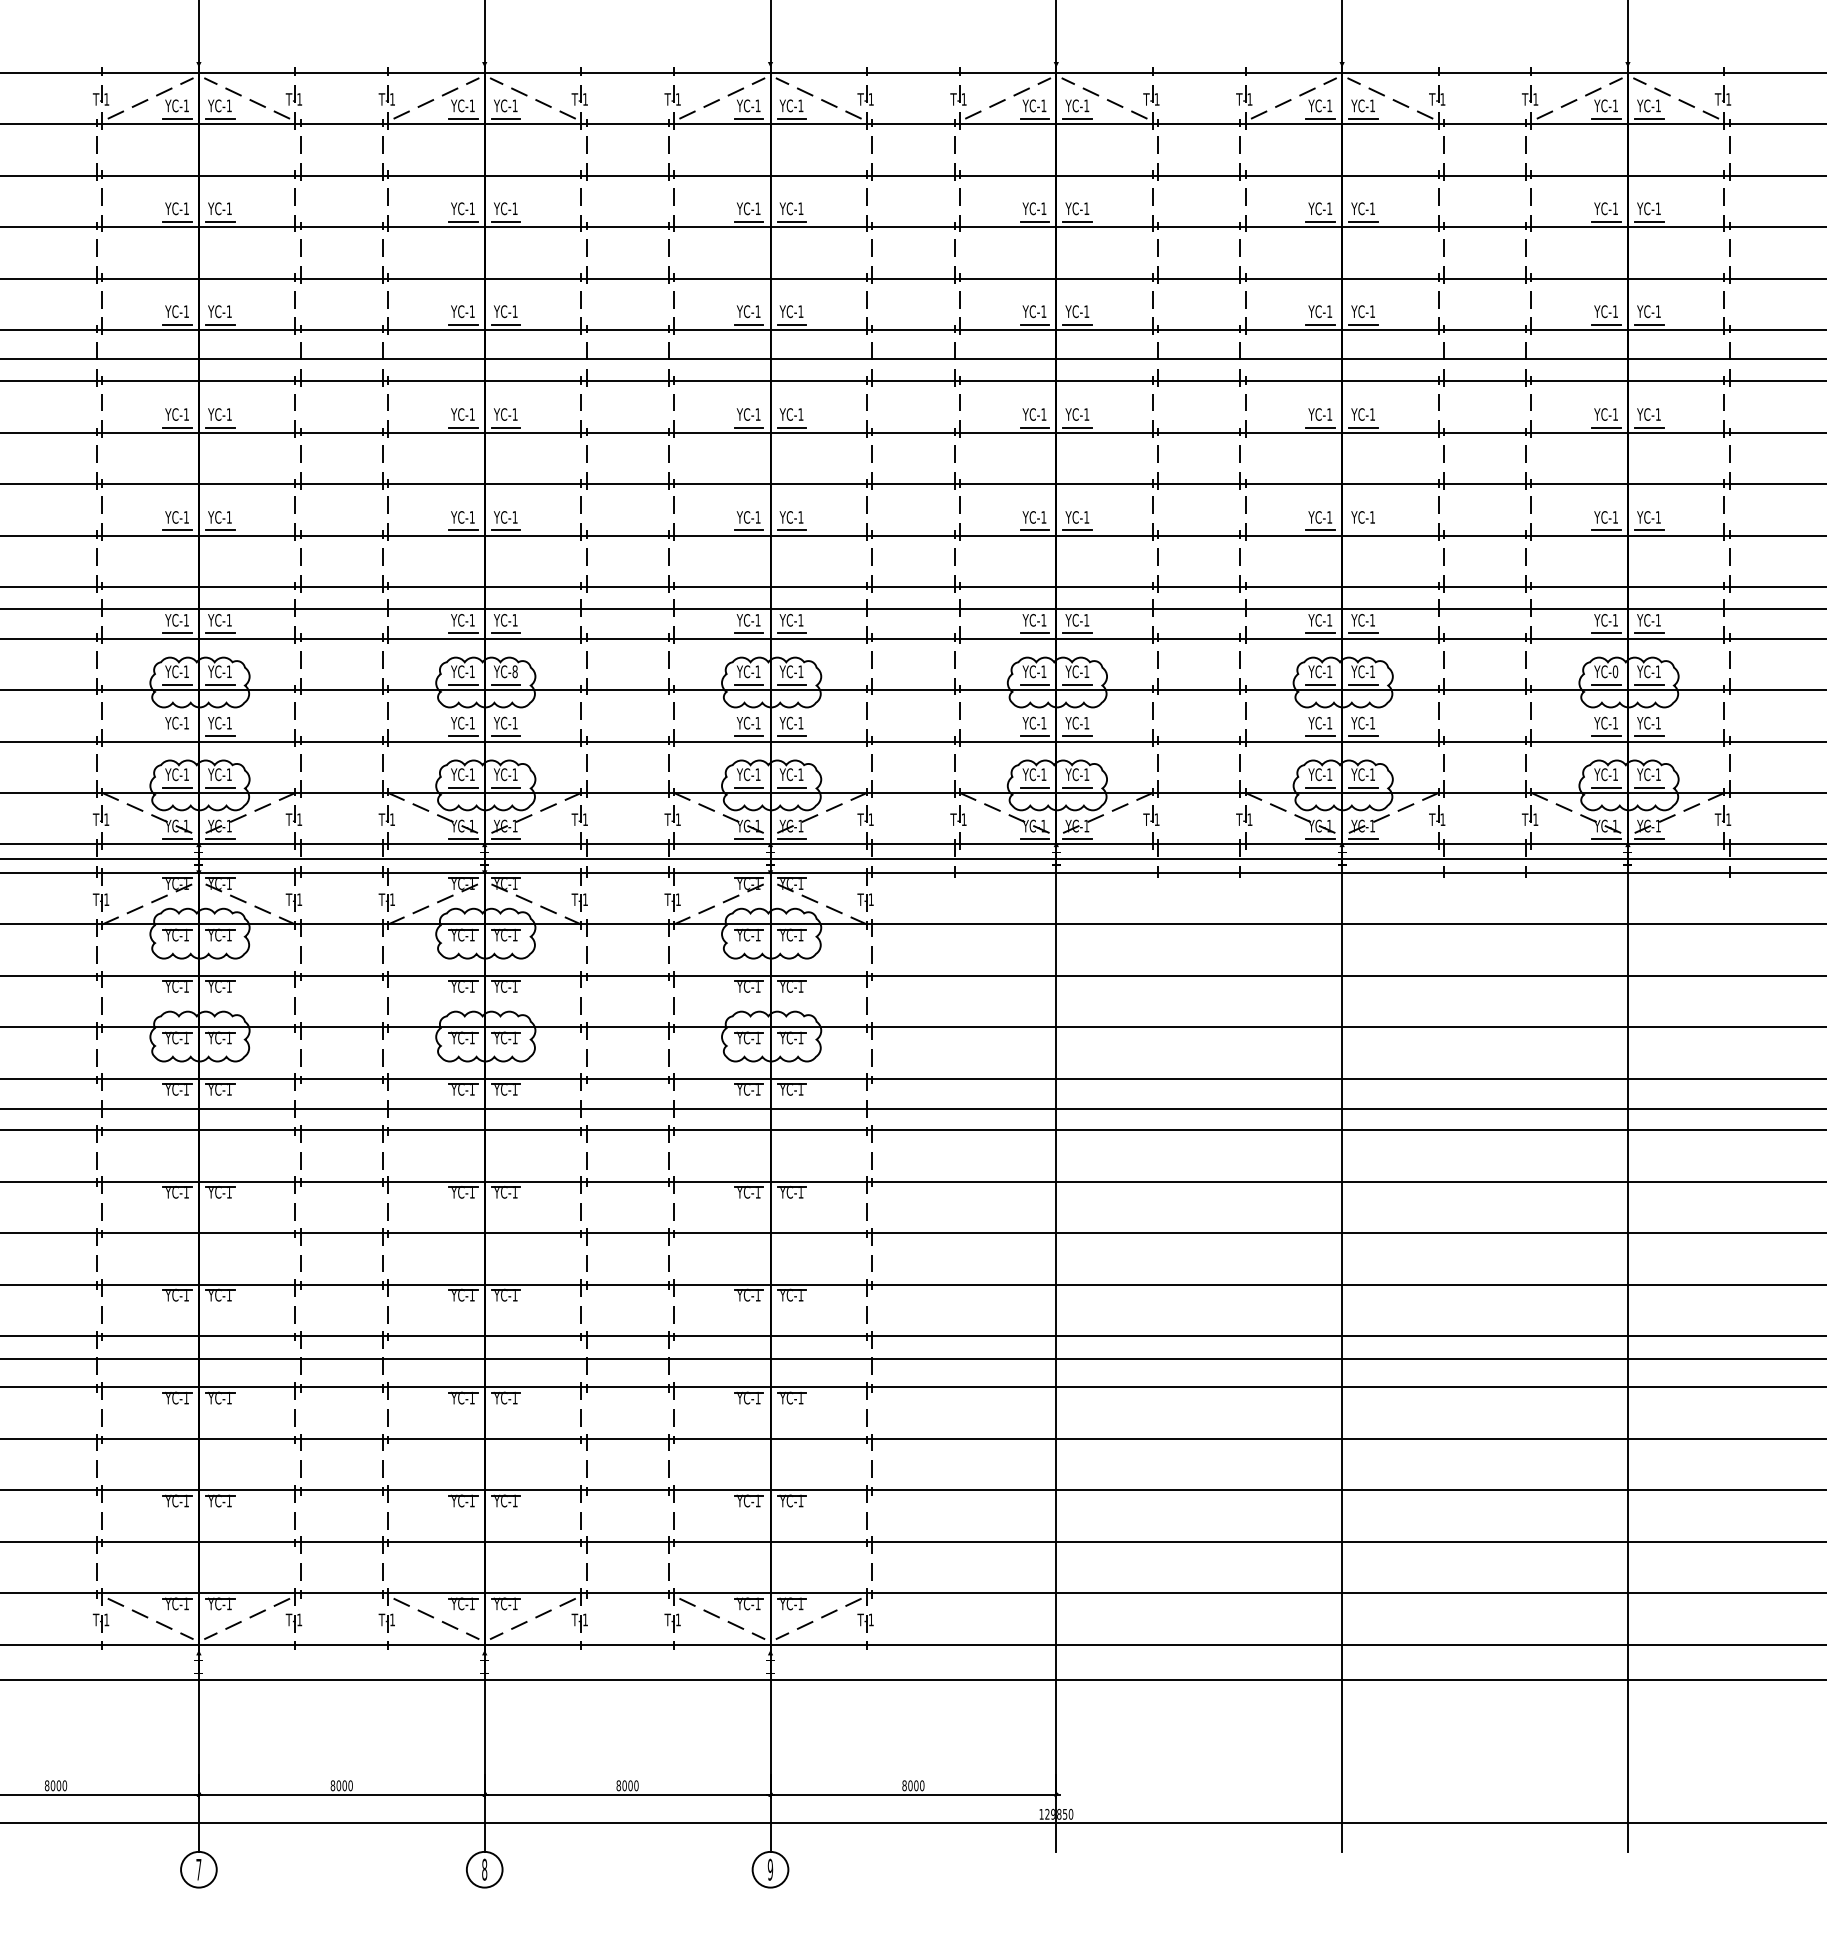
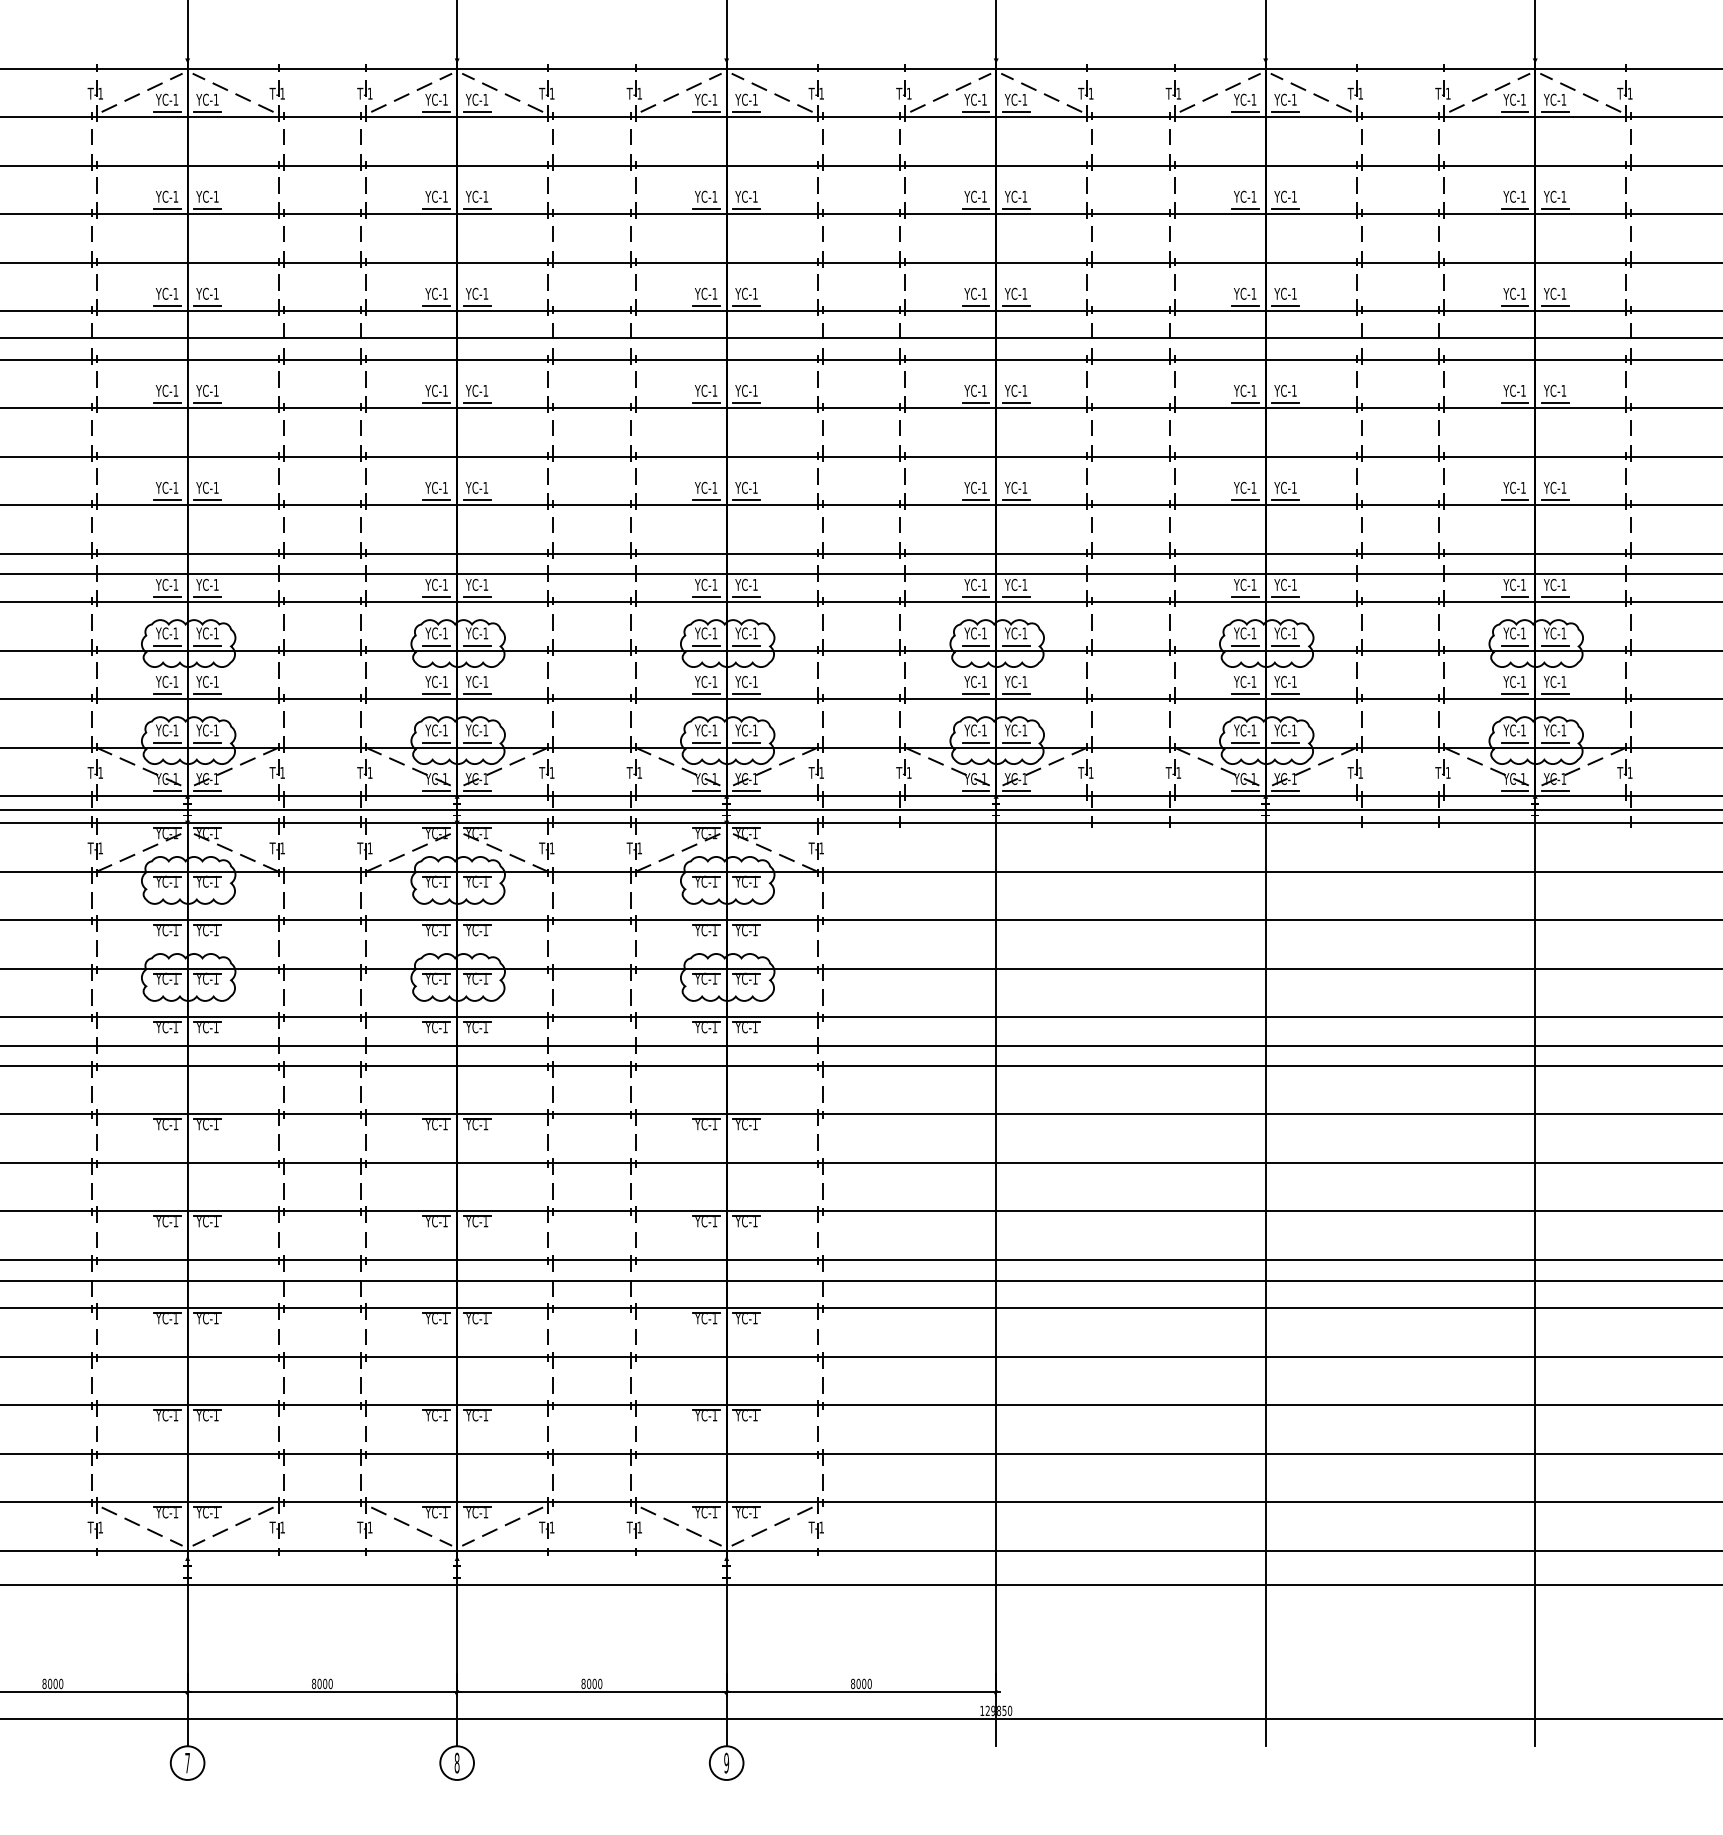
line: (1363, 530) -> (1285, 500), added
text: (514, 671) -> (485, 633), YC-8 -> YC-1
text: (1615, 671) -> (1523, 633), YC-0 -> YC-1
line: (177, 736) -> (167, 694), added

